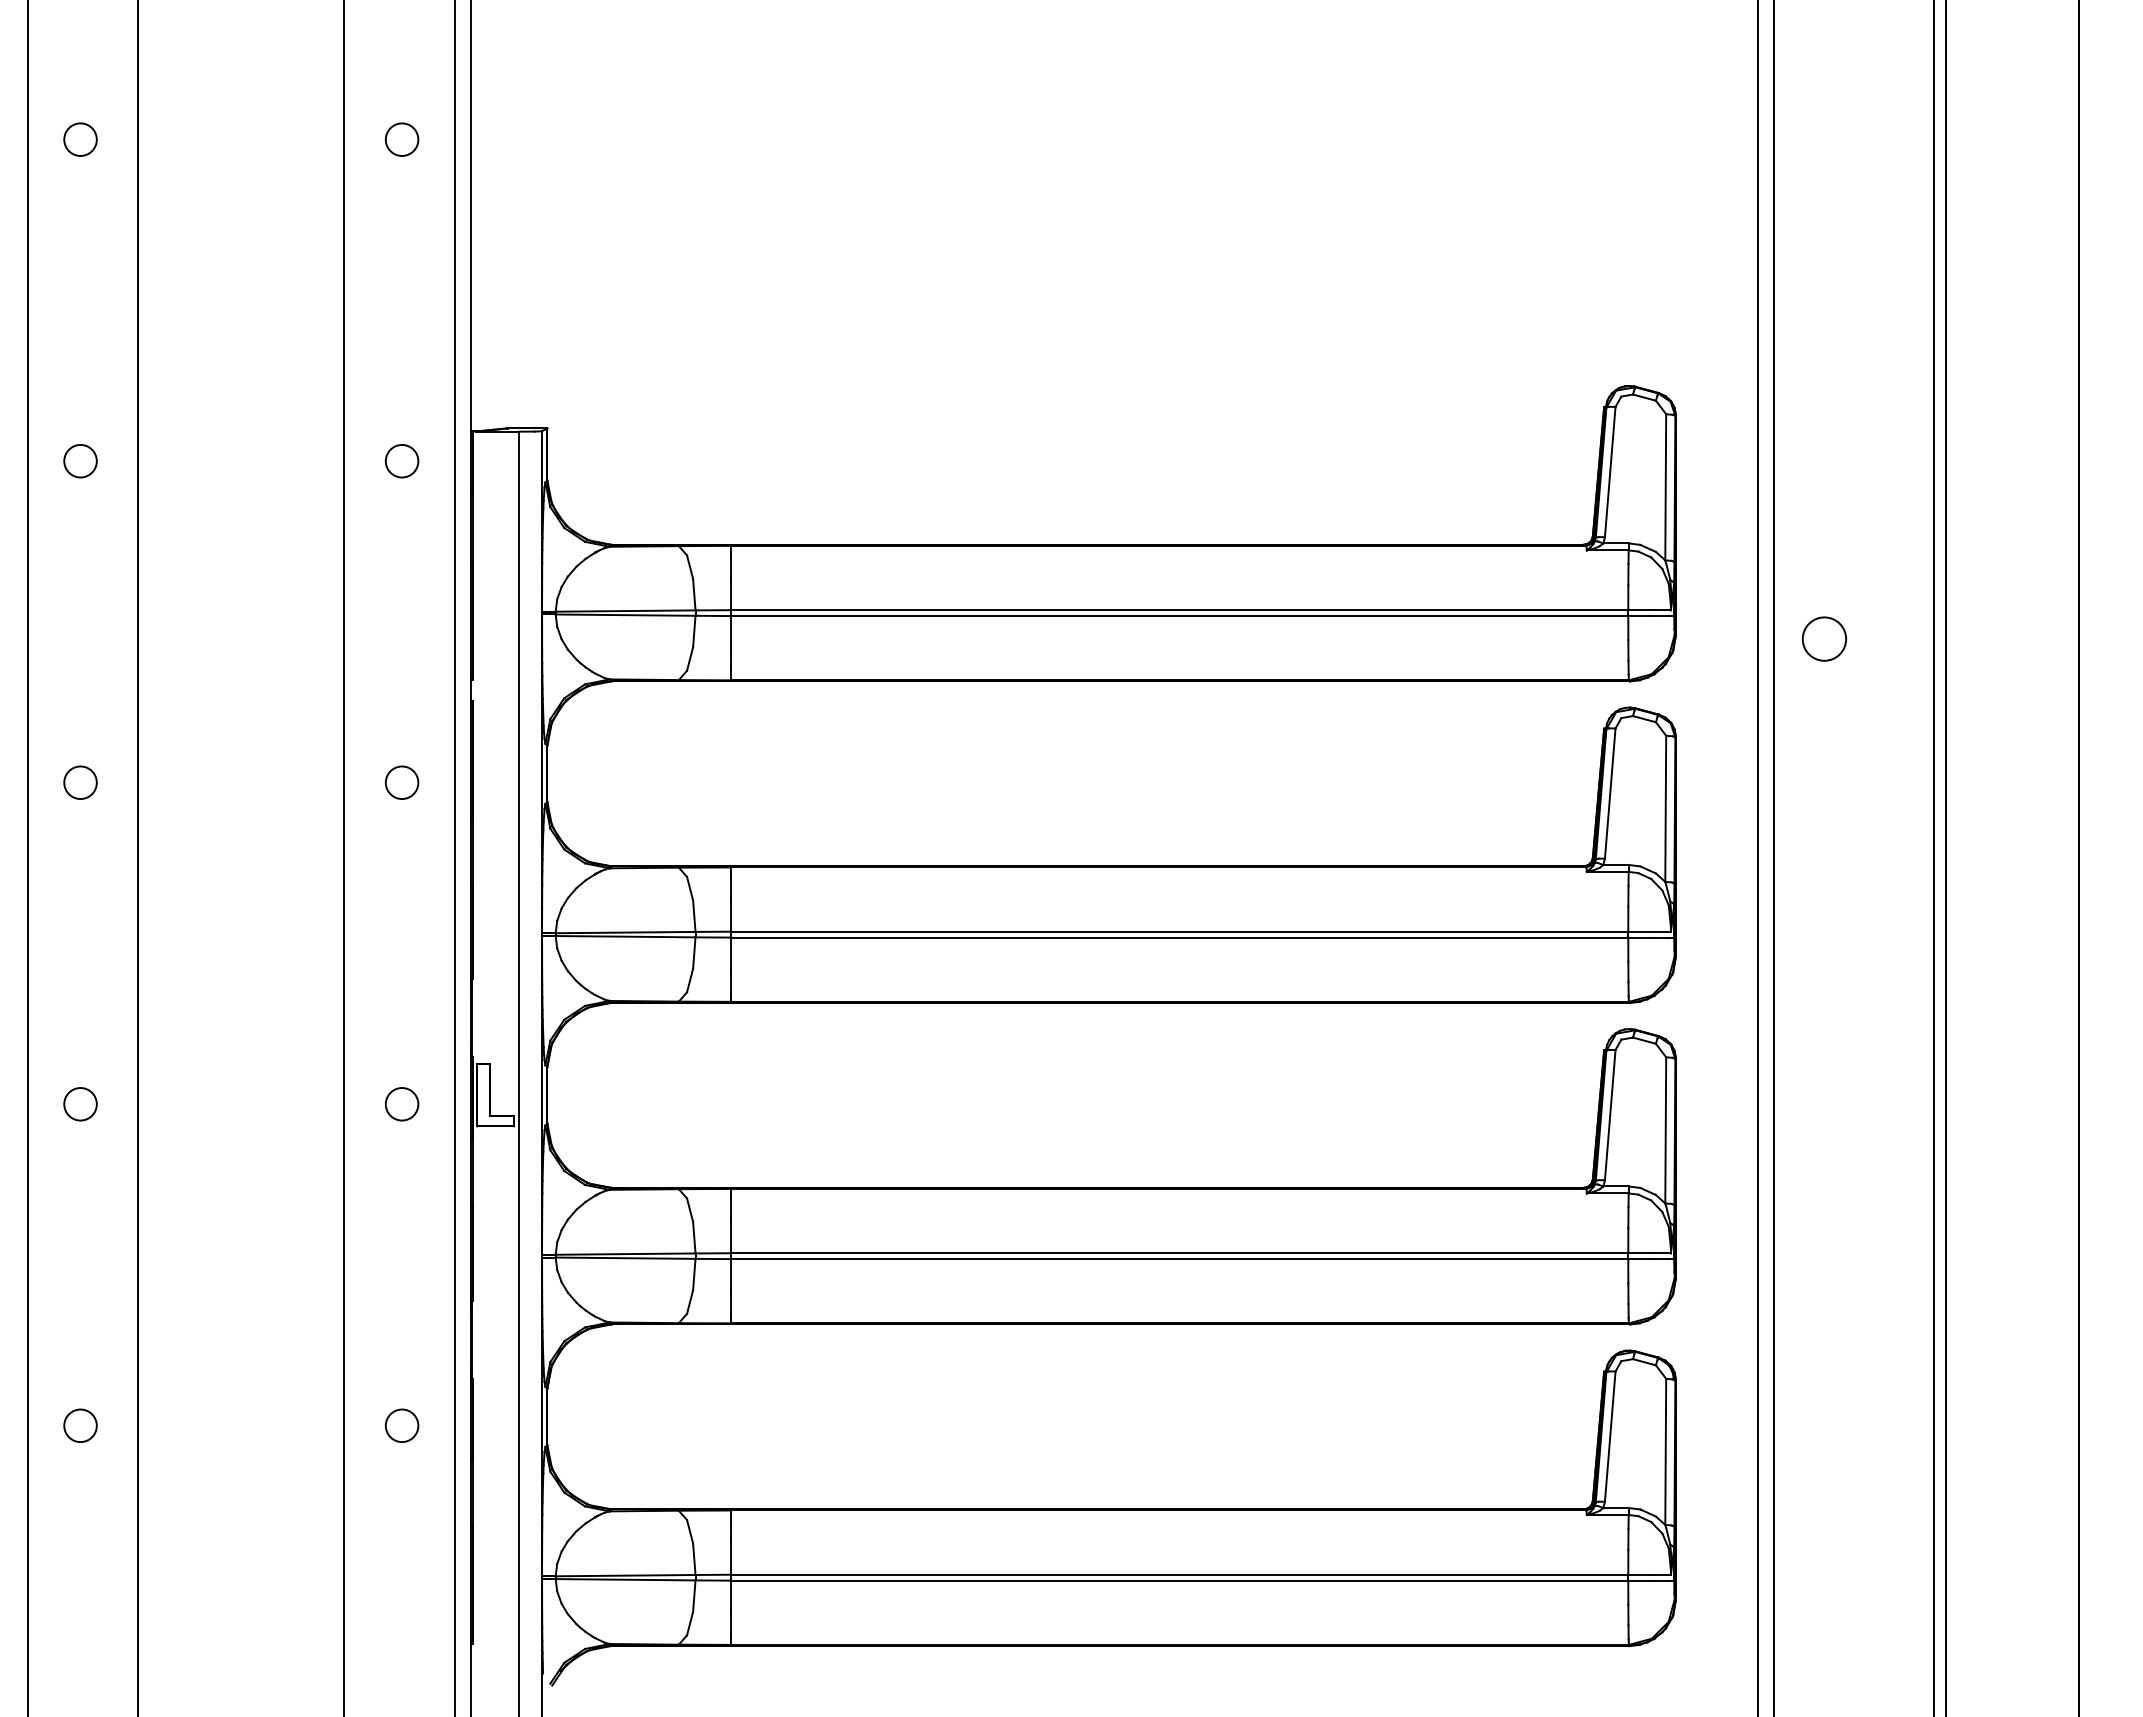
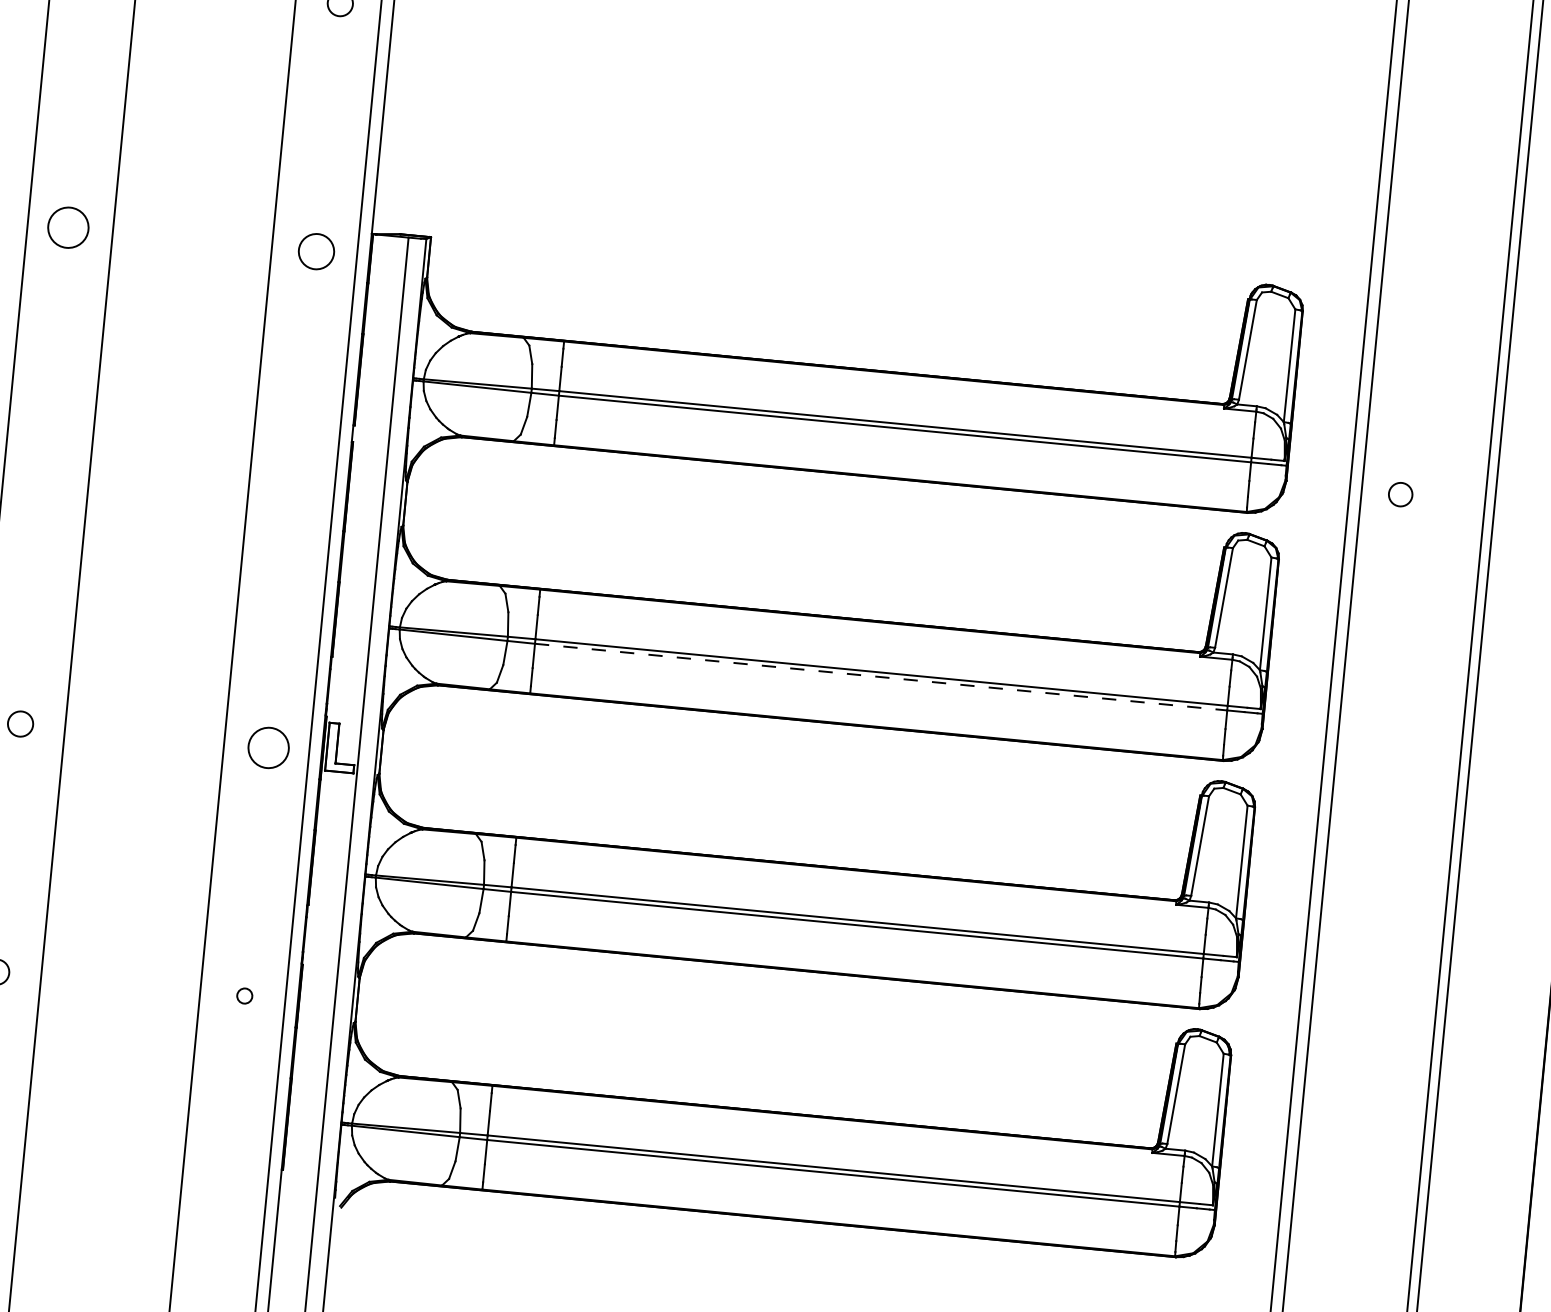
circle: (80, 461) -> (68, 228), size x1.6
circle: (401, 461) -> (315, 251), size x1.4
circle: (1823, 638) -> (1400, 494), size x0.7
circle: (80, 782) -> (44, 475), removed
circle: (401, 782) -> (292, 499), removed
line: (1179, 937) -> (880, 677), solid -> dashed
circle: (401, 1104) -> (268, 748), size x1.6
circle: (401, 1425) -> (244, 995), size x0.6

